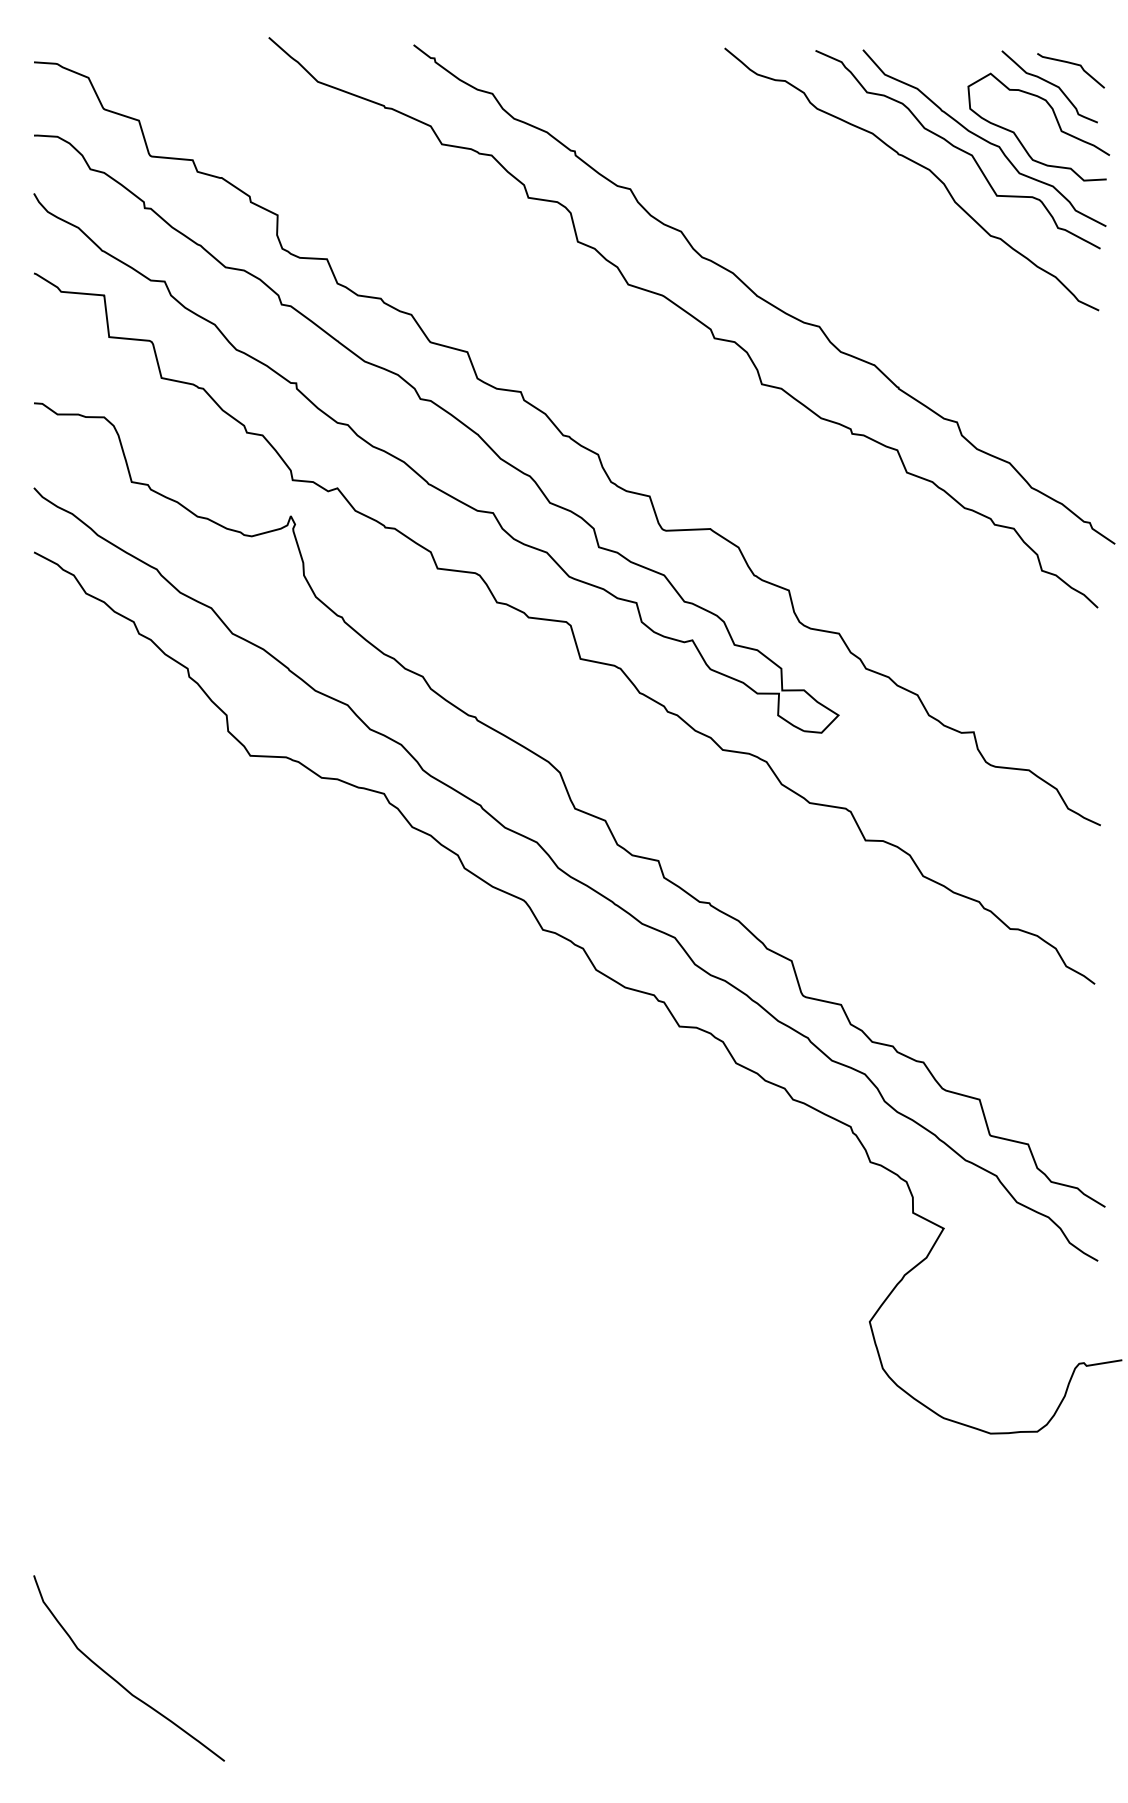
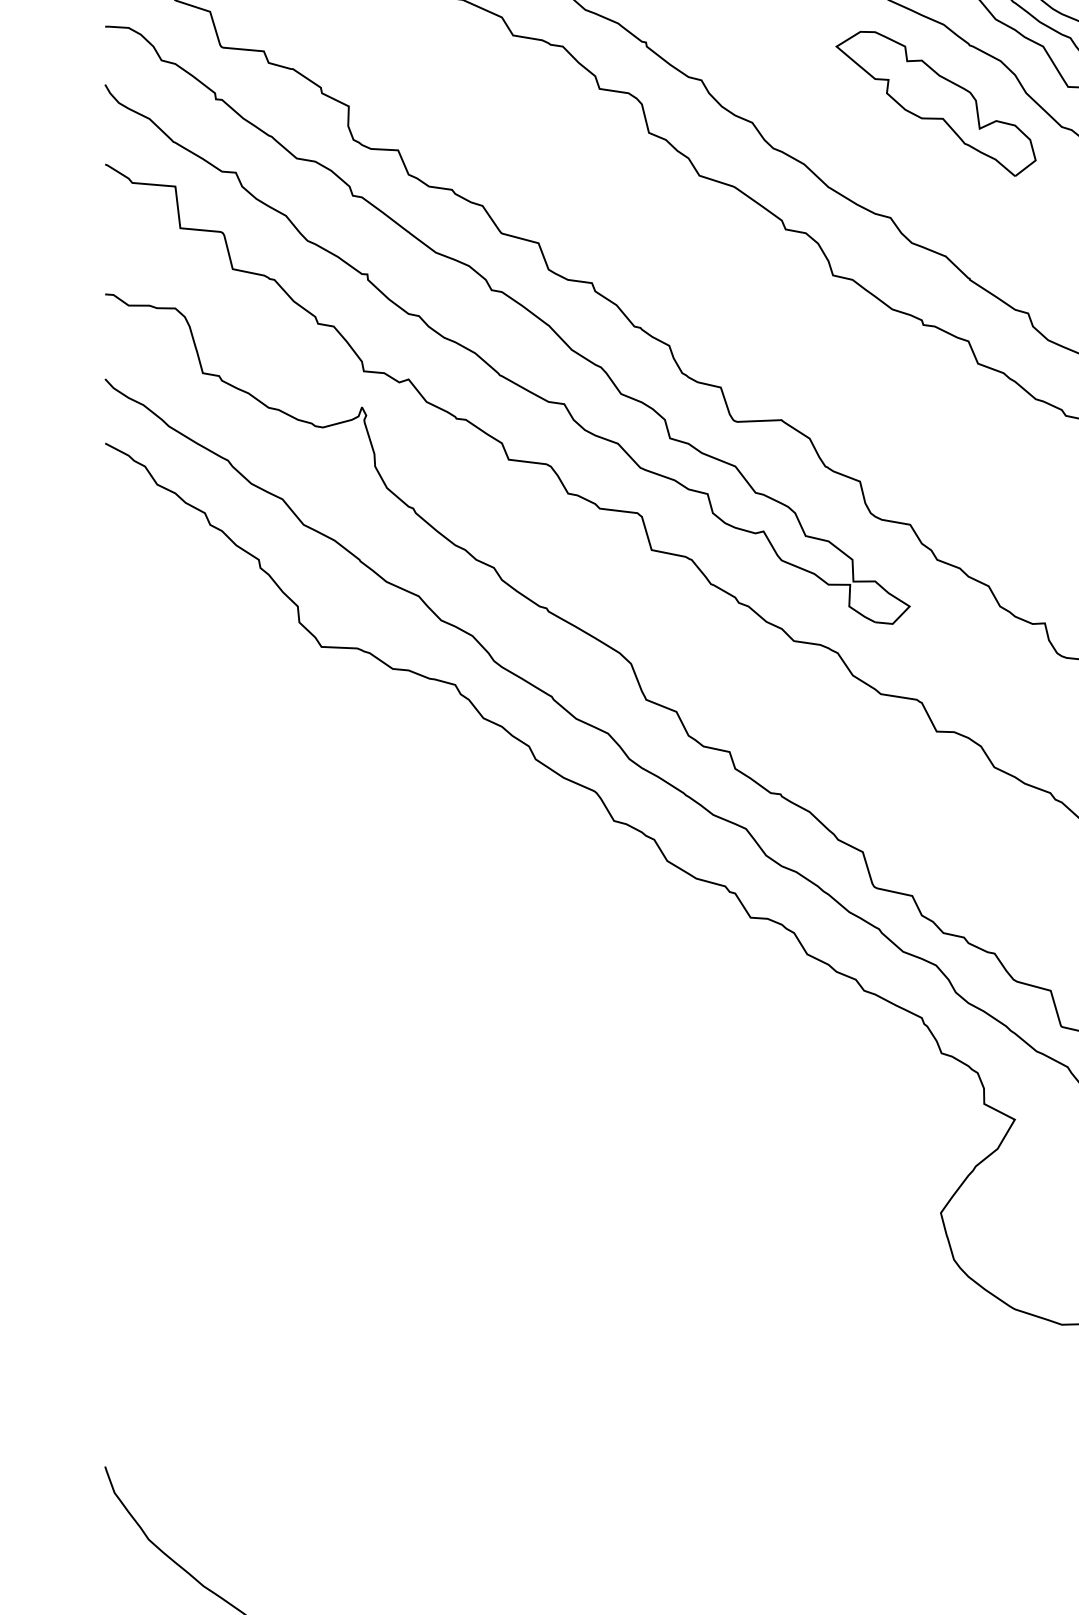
part: (864, 212) -> (935, 103), added

